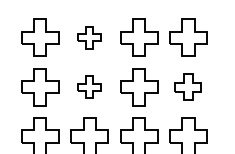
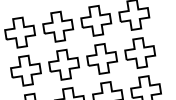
part: (89, 37) -> (58, 26), size x1.67
part: (89, 87) -> (63, 65), size x1.67
part: (188, 87) -> (140, 53), size x1.43

